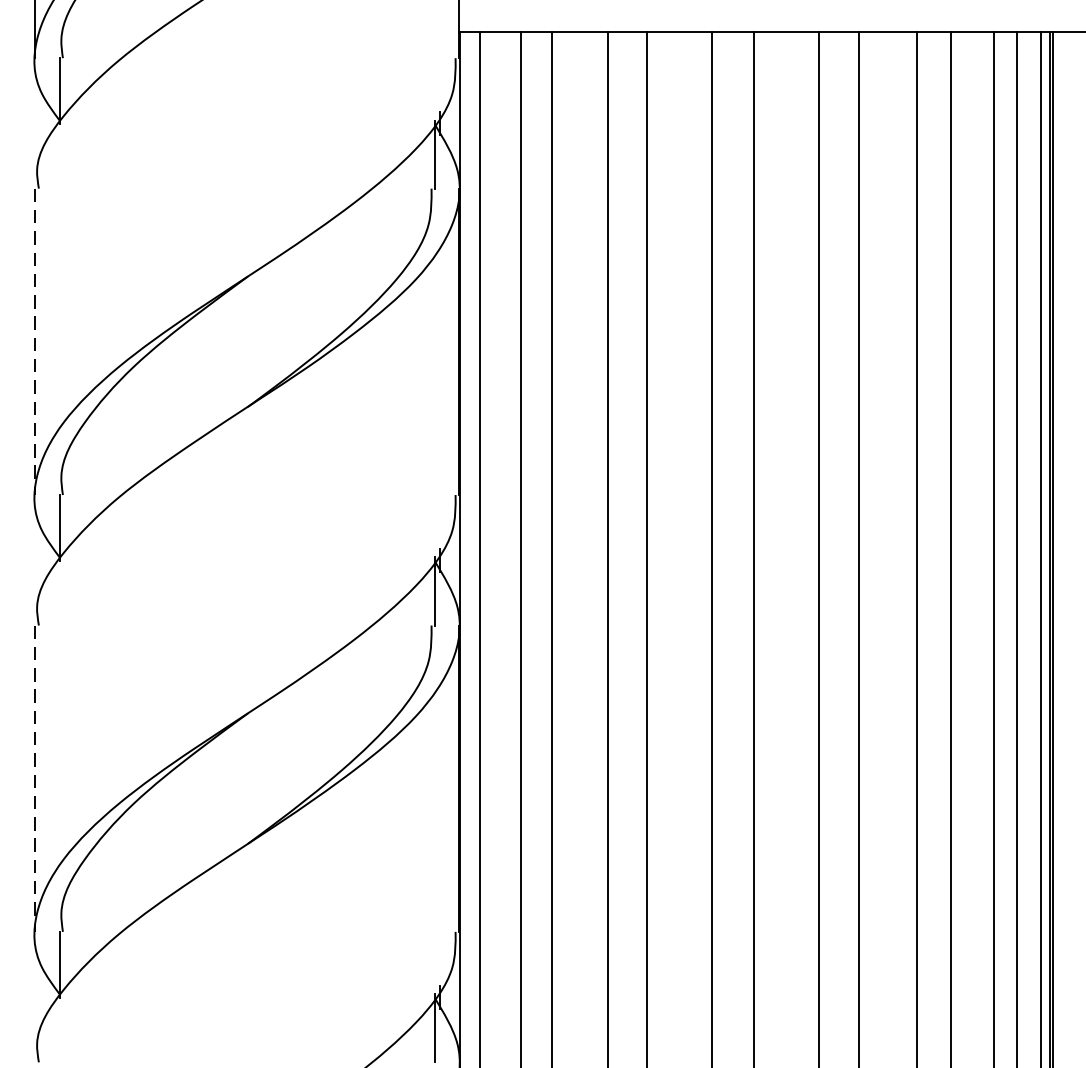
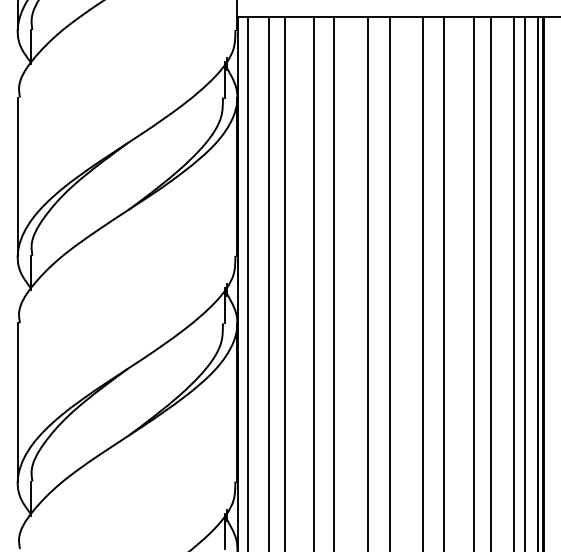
line: (36, 343) -> (18, 177), dashed -> solid
line: (36, 778) -> (18, 402), dashed -> solid

